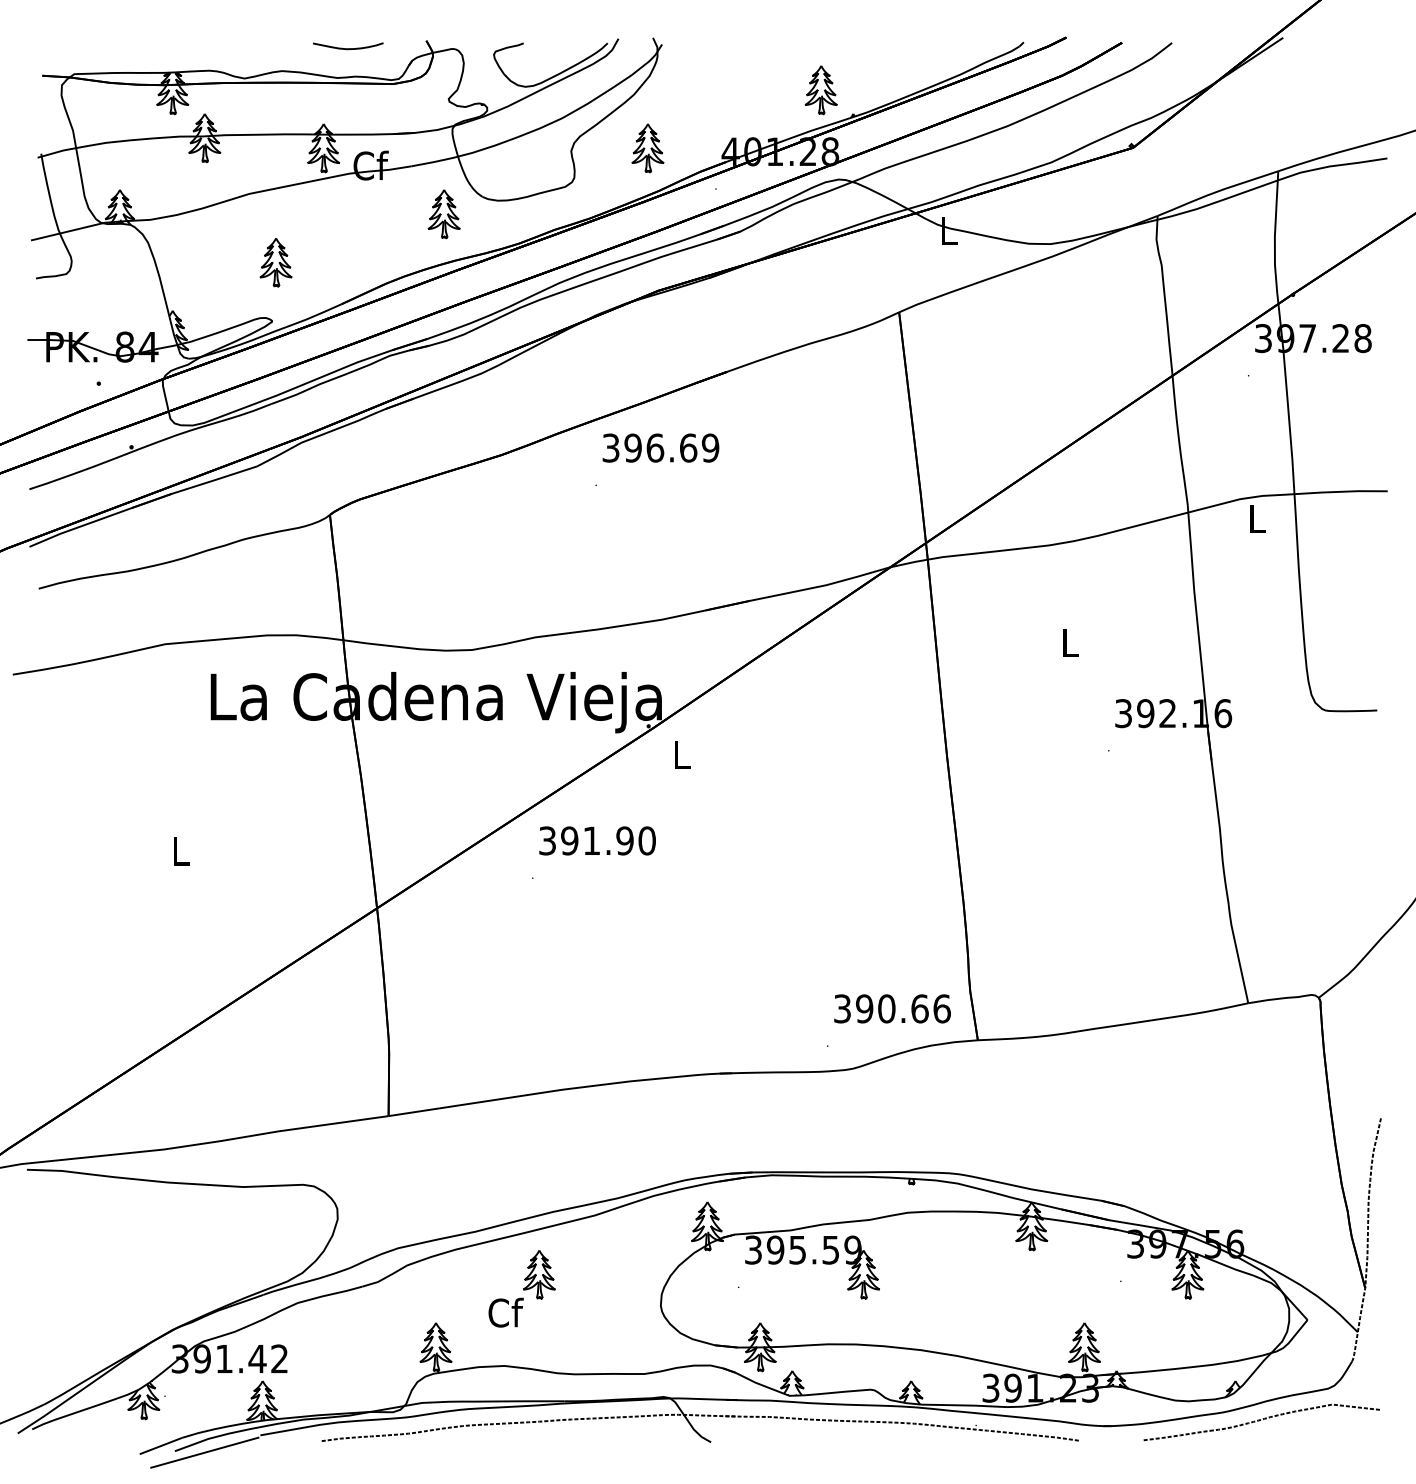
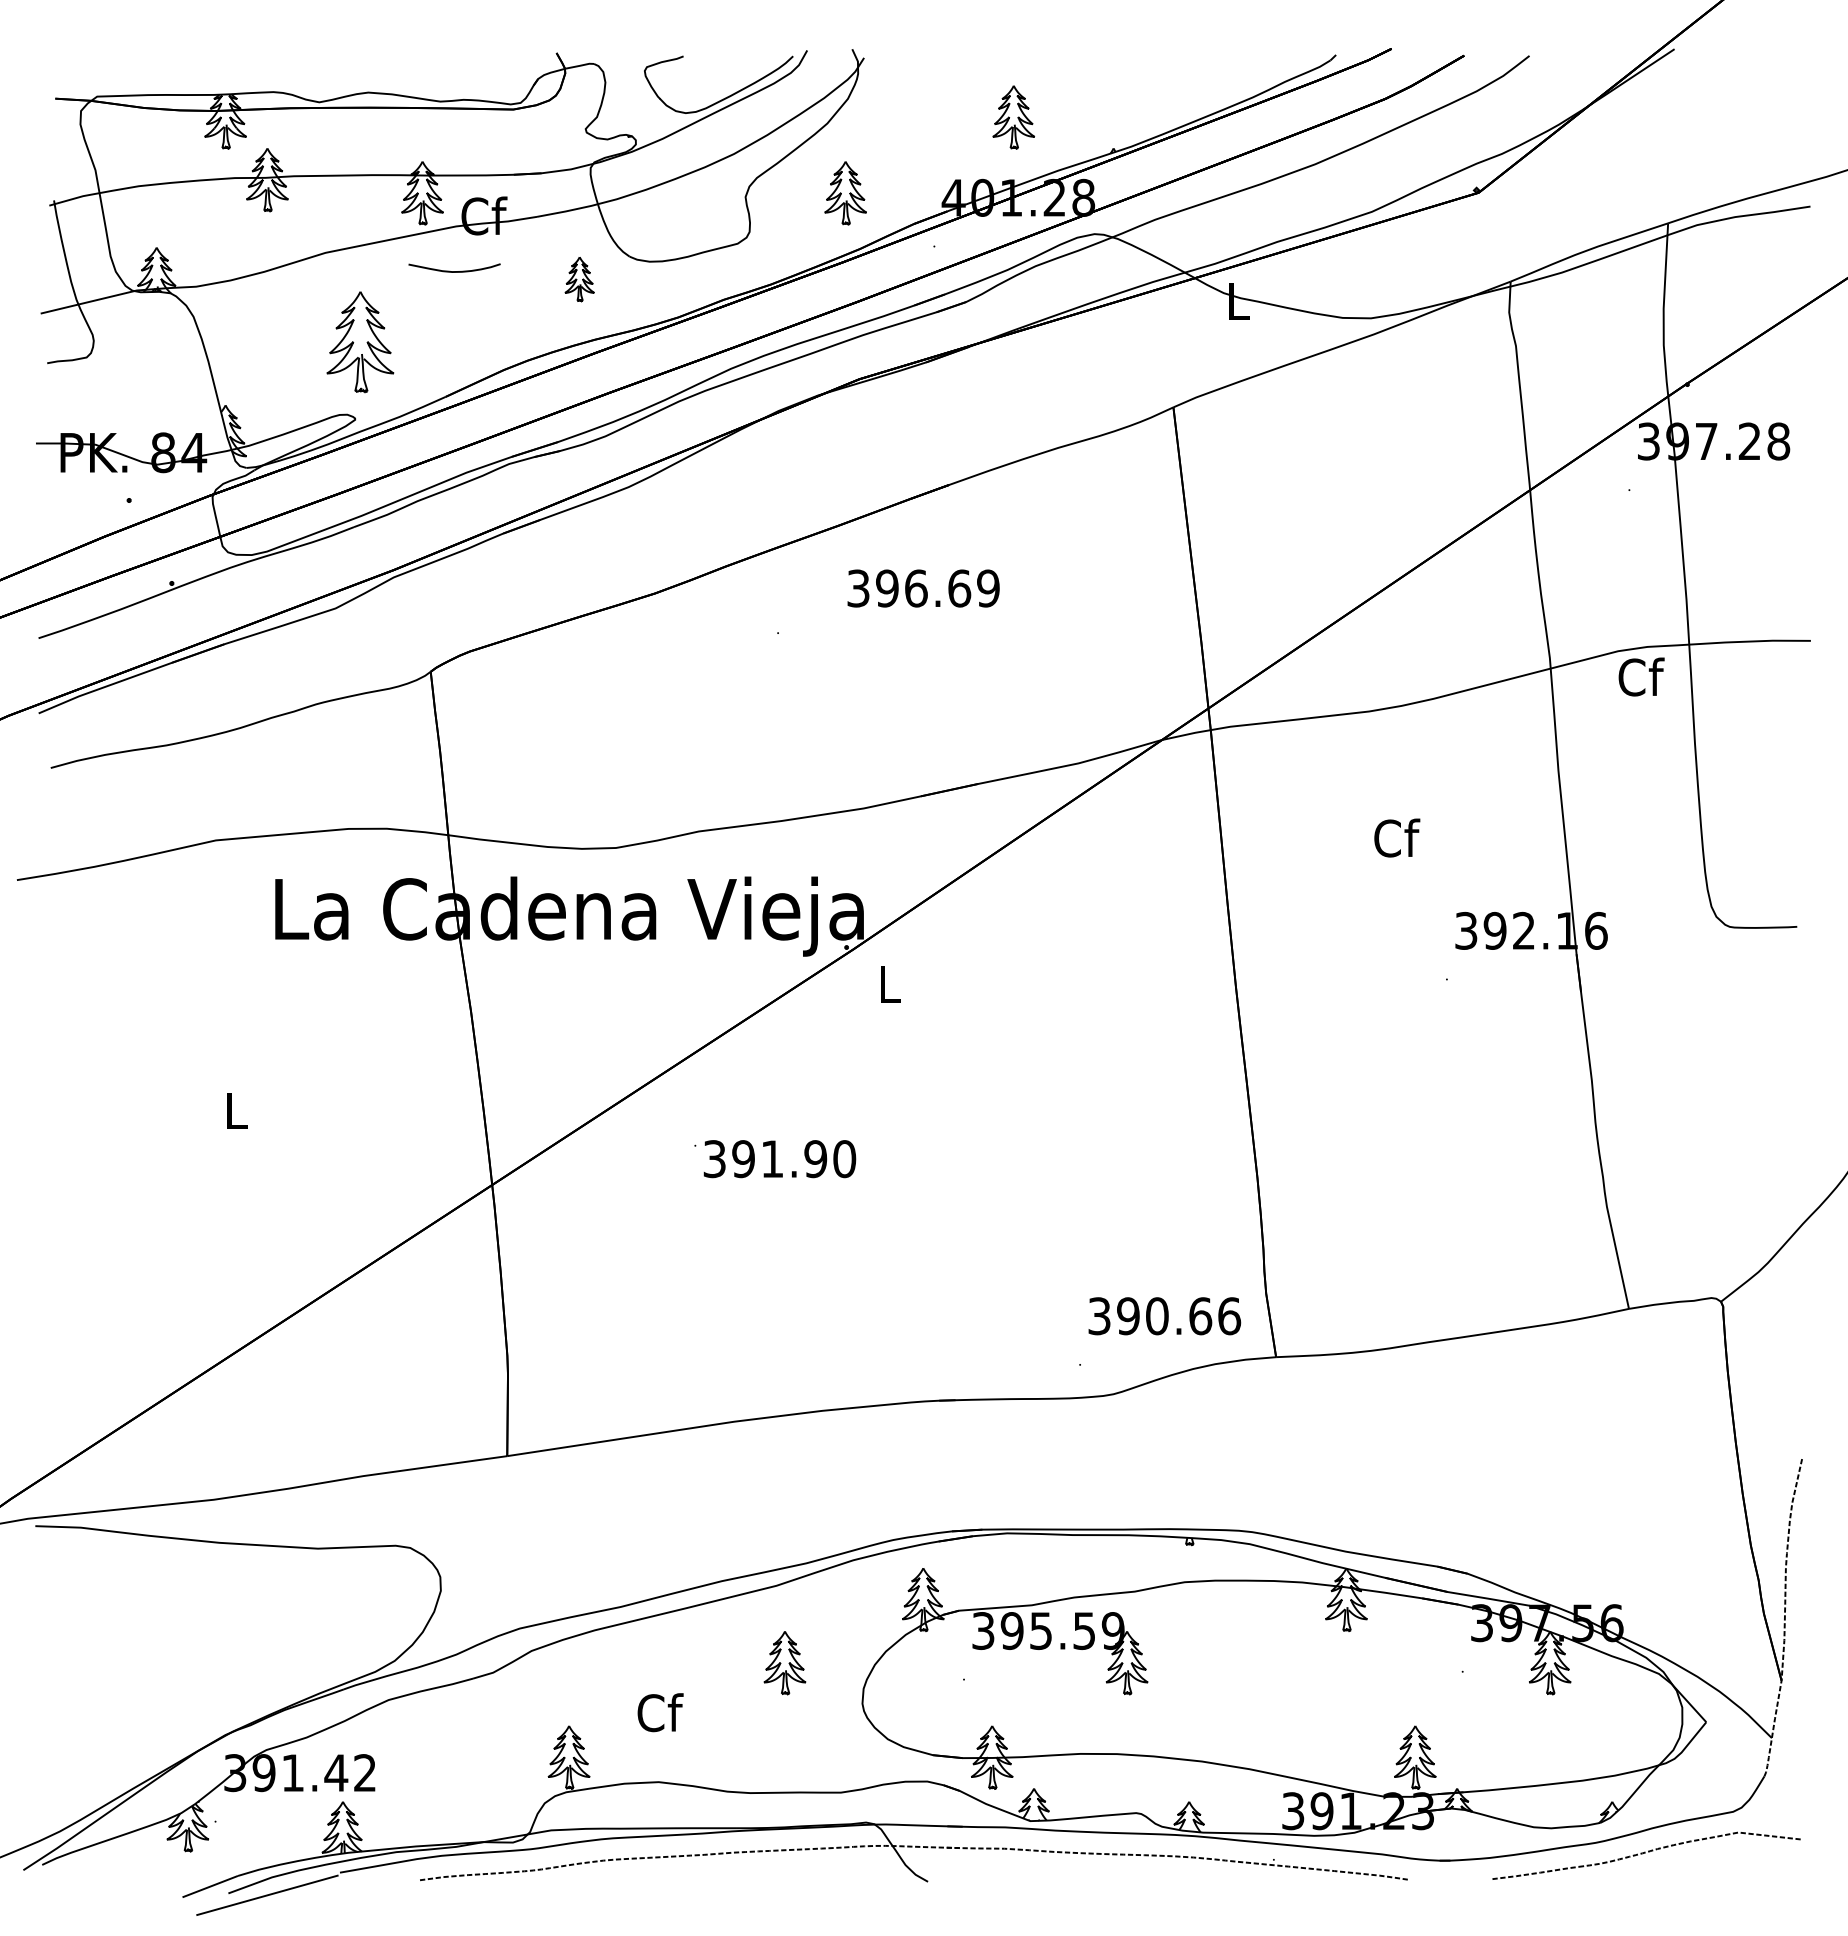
curve: (348, 48) -> (454, 271), moved
part: (821, 90) -> (1013, 117), moved
part: (443, 214) -> (579, 279), size x0.7
part: (276, 262) -> (360, 342), size x1.6
text: (660, 448) -> (923, 588), moved
text: (1257, 518) -> (1641, 676), L -> Cf
text: (1070, 641) -> (1397, 837), L -> Cf
text: (597, 841) -> (779, 1159), moved
part: (539, 1275) -> (784, 1663), moved

